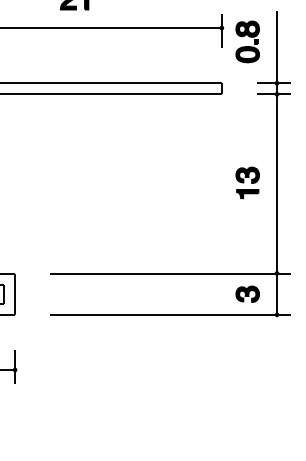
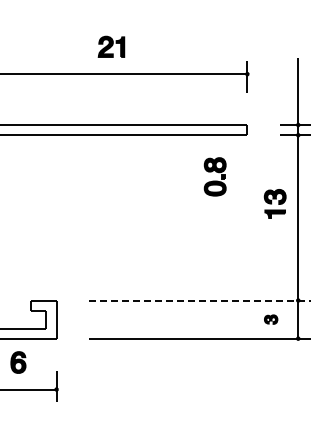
part: (246, 41) -> (214, 176), moved
part: (246, 182) -> (274, 203), moved
line: (171, 273) -> (200, 300), solid -> dashed
part: (246, 294) -> (270, 319), size x0.6

